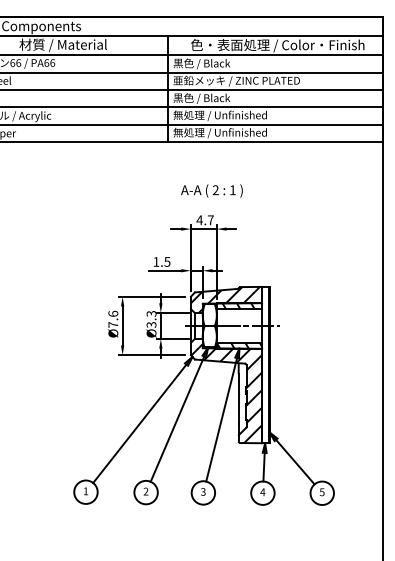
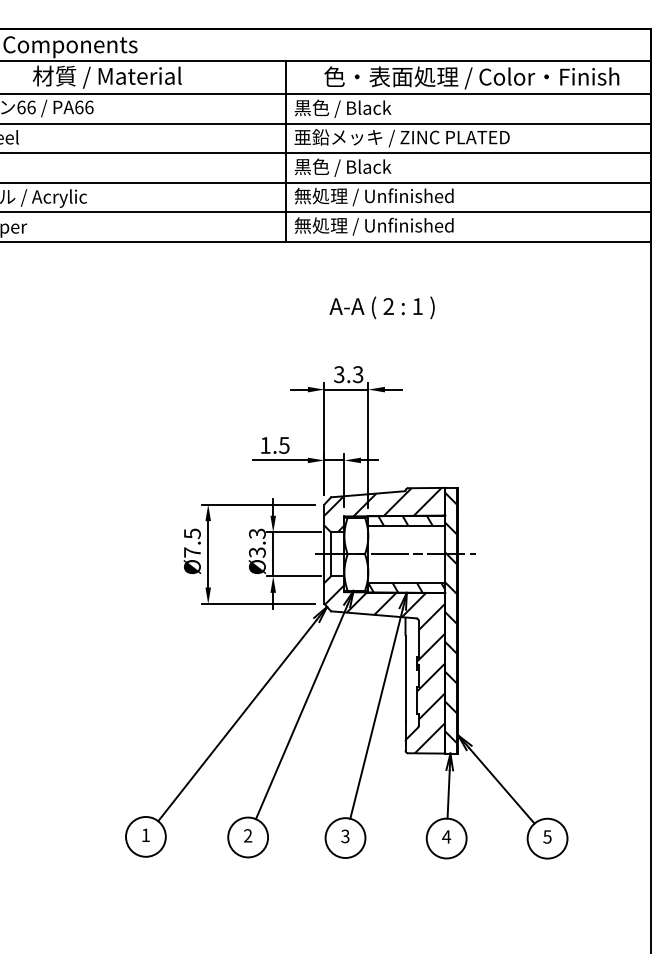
text: (211, 190) -> (381, 307), moved
text: (204, 220) -> (347, 375), 4.7 -> 3.3
text: (113, 313) -> (192, 533), Ø7.6 -> Ø7.5
hatch: (265, 363) -> (451, 618), added

